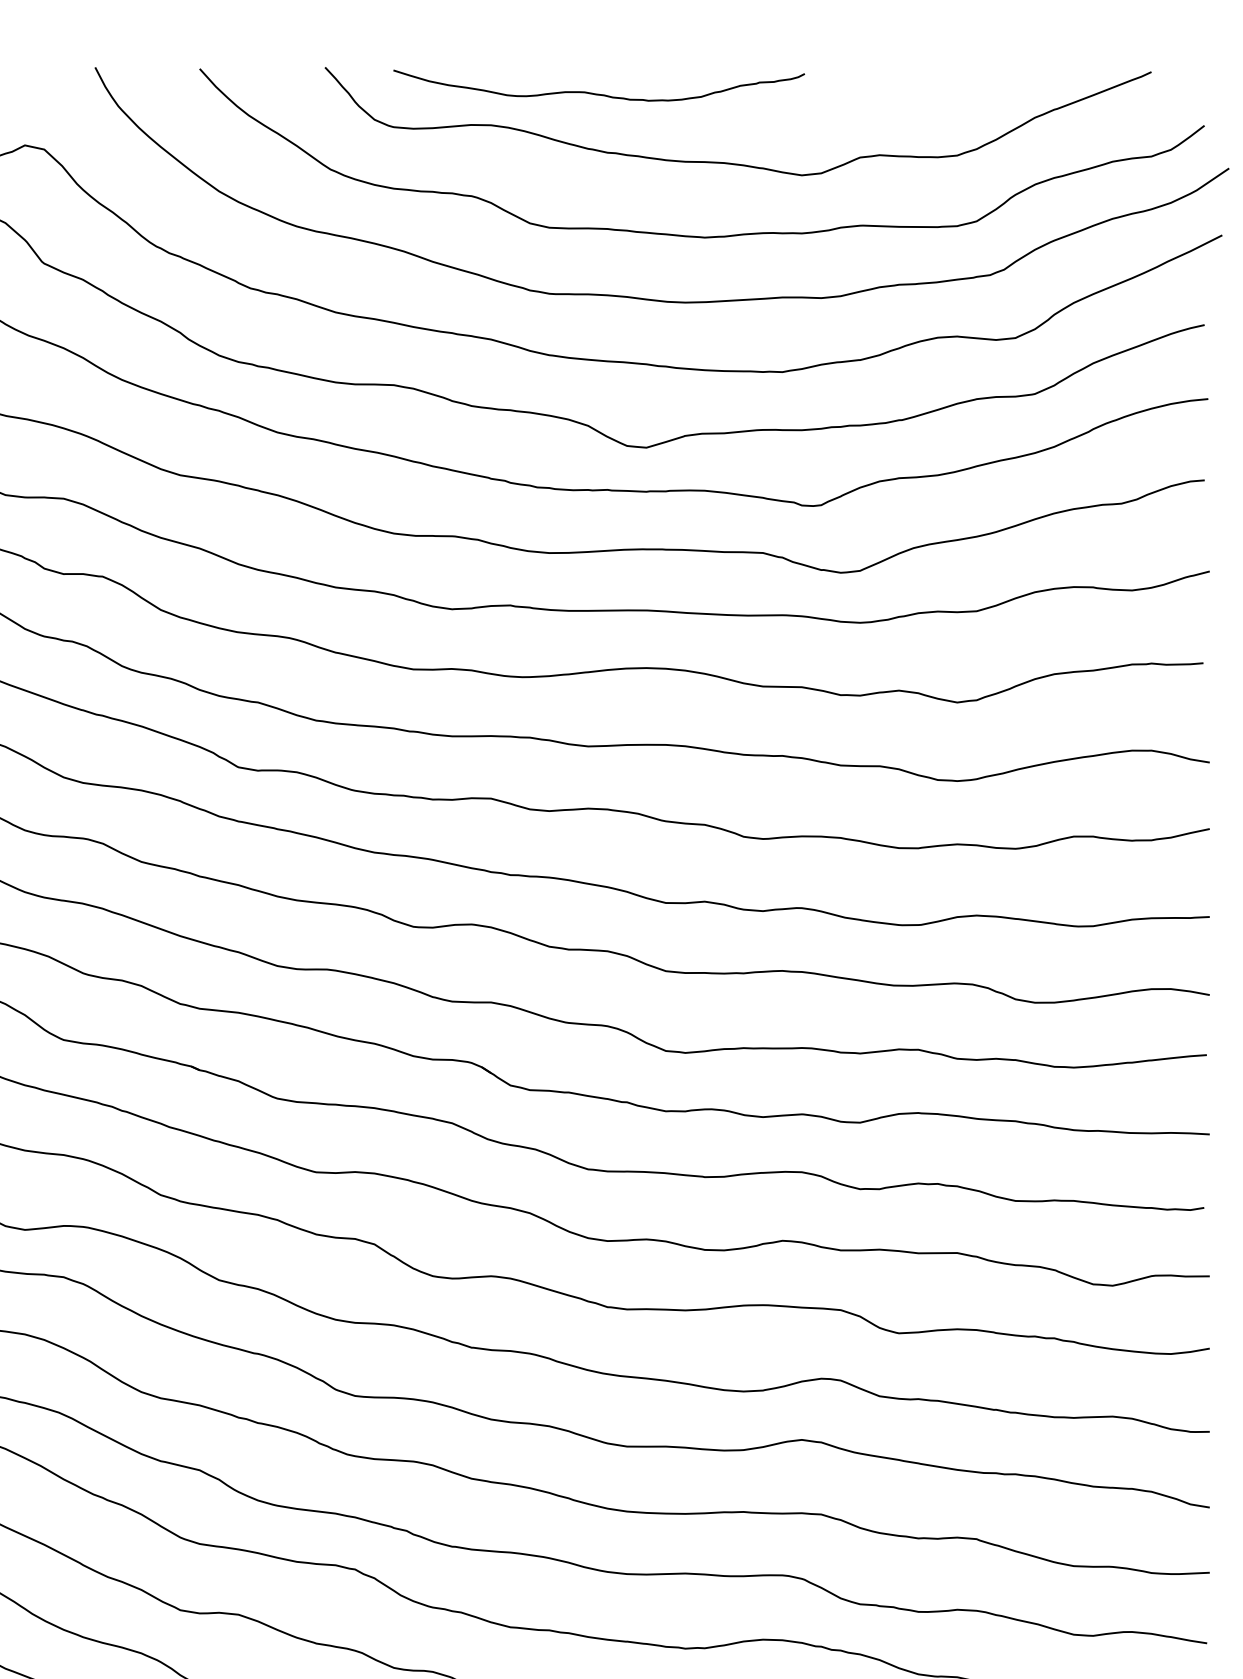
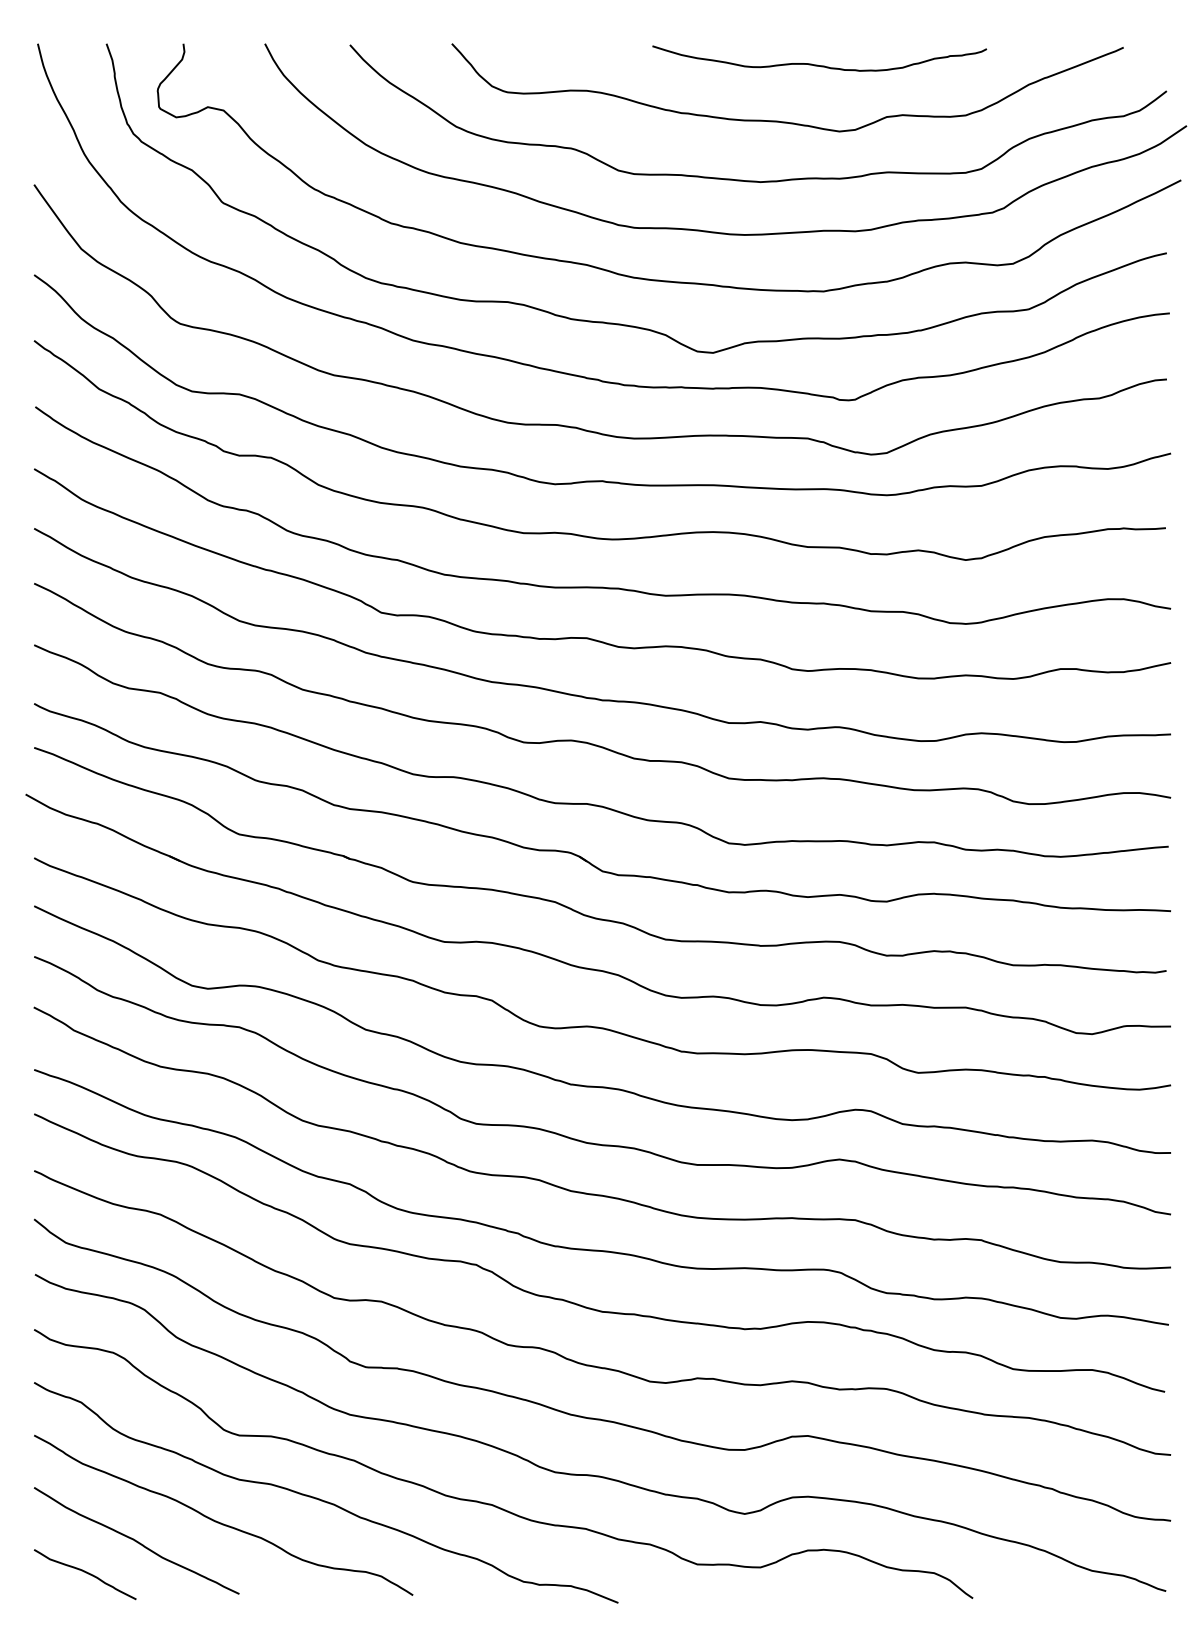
curve: (596, 92) -> (817, 64), moved

